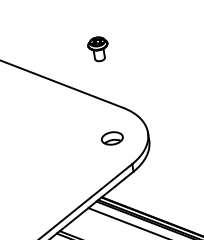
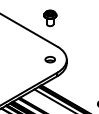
part: (98, 49) -> (50, 18), size x1.43

